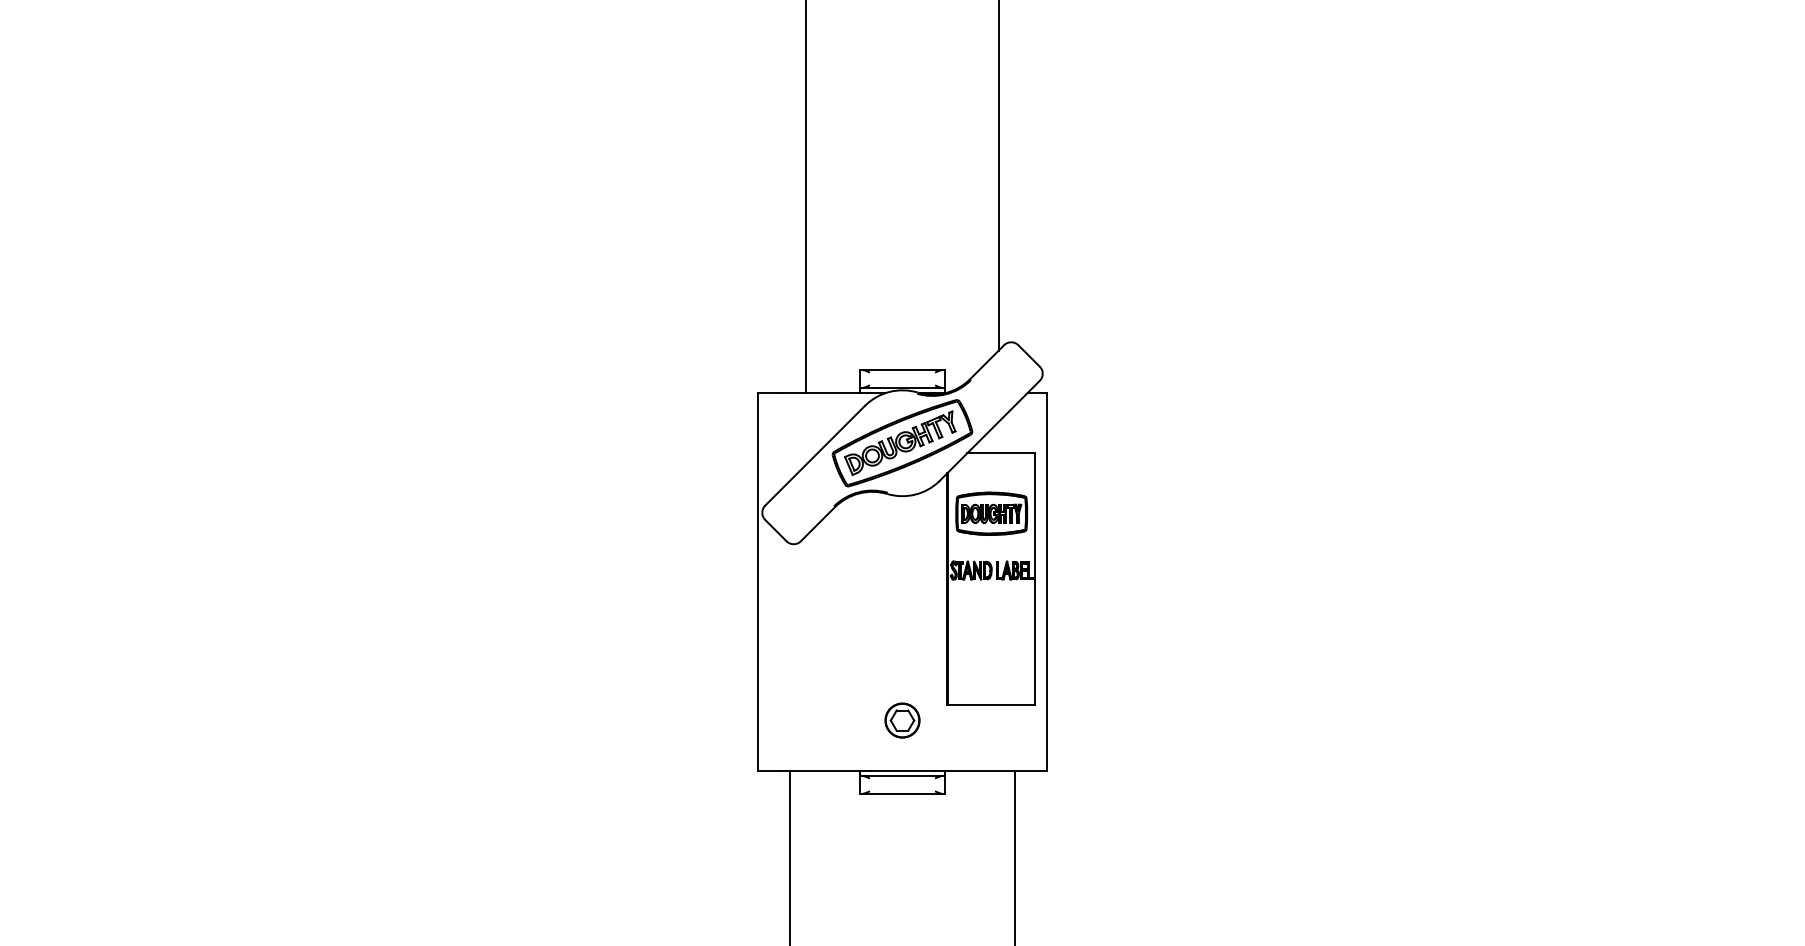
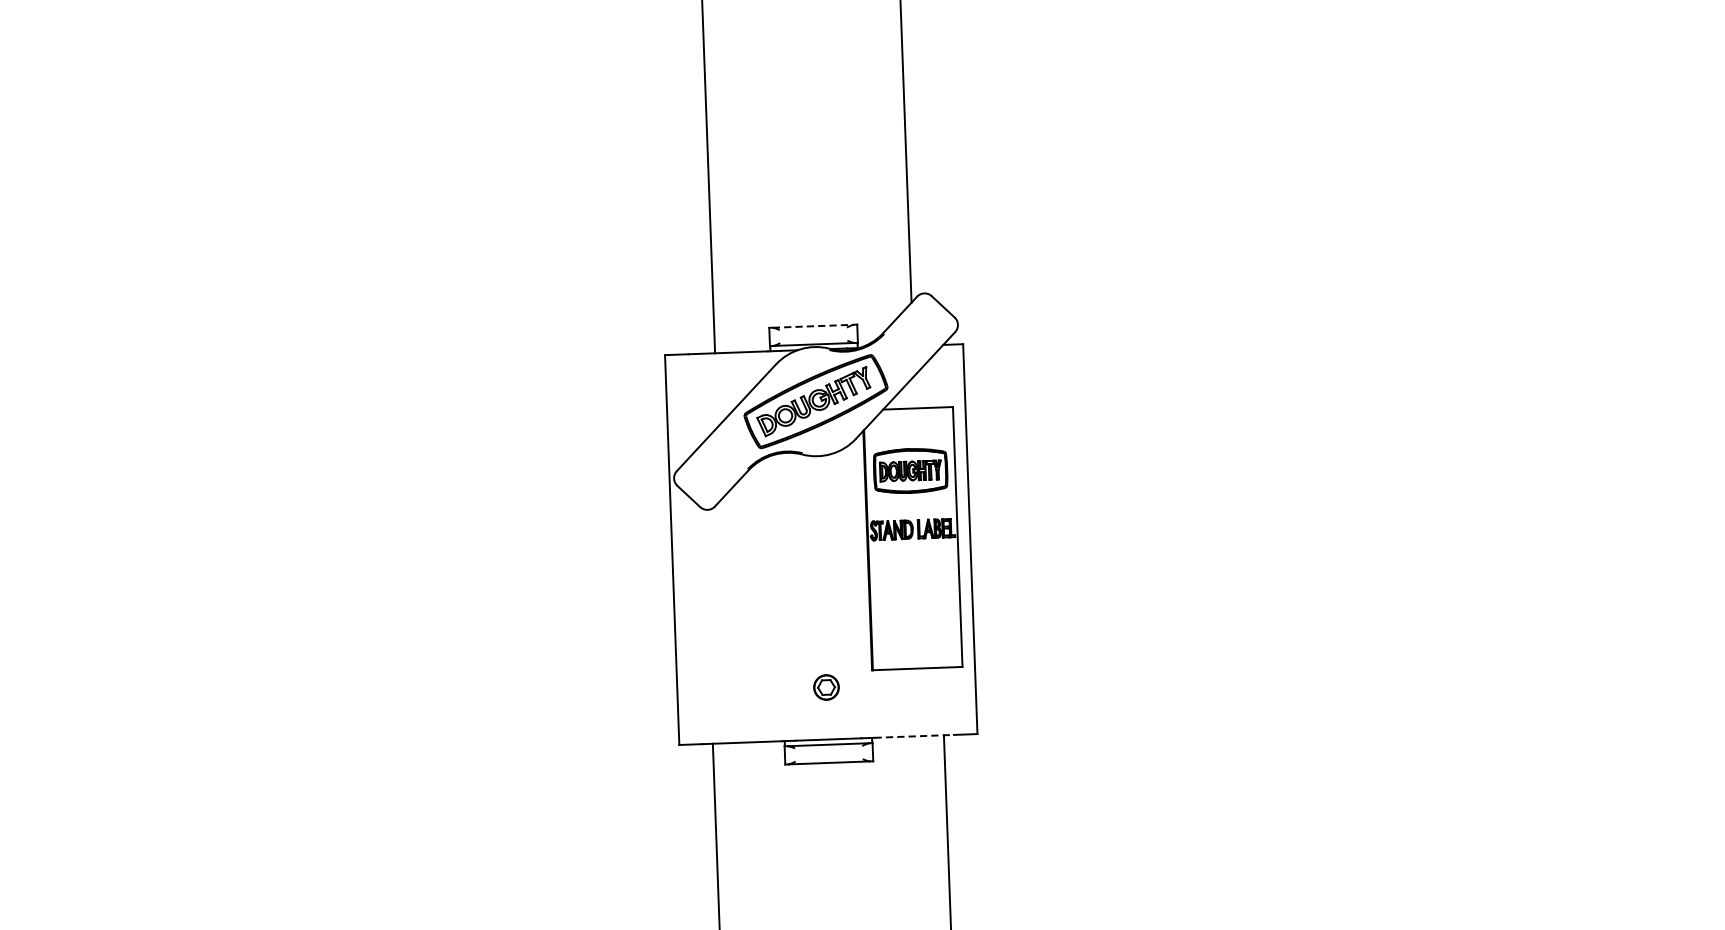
line: (902, 370) -> (813, 326), solid -> dashed
part: (902, 720) -> (826, 687), size x0.7
line: (985, 771) -> (913, 736), solid -> dashed

